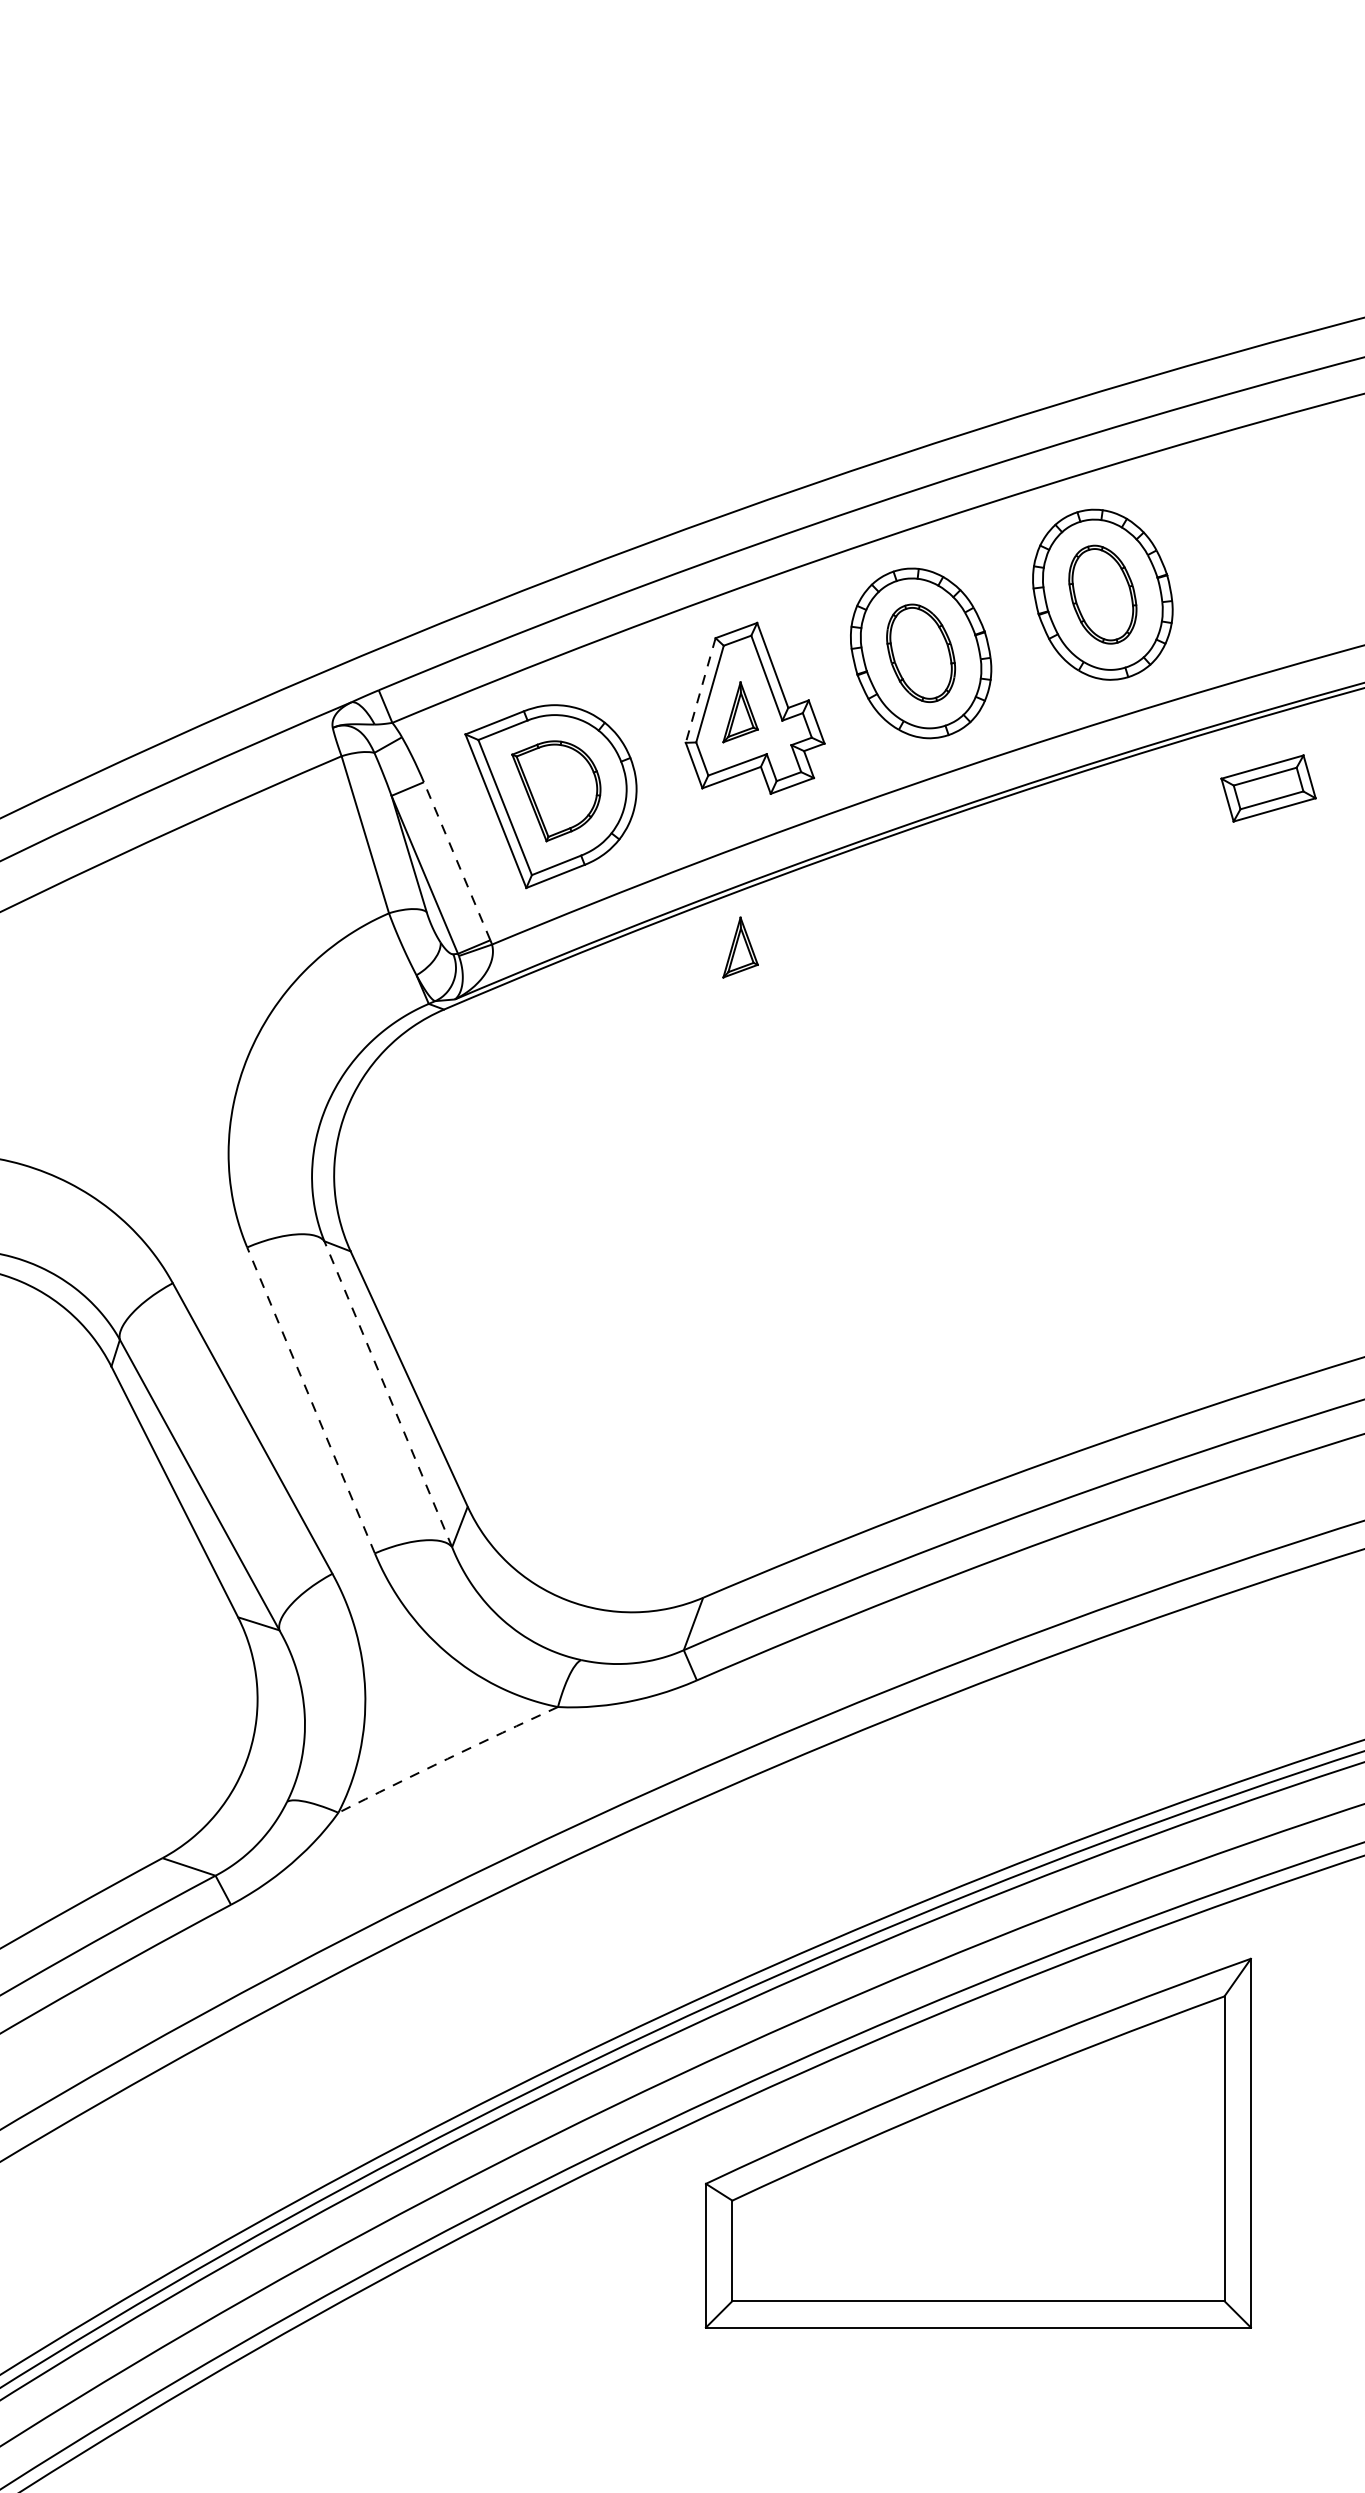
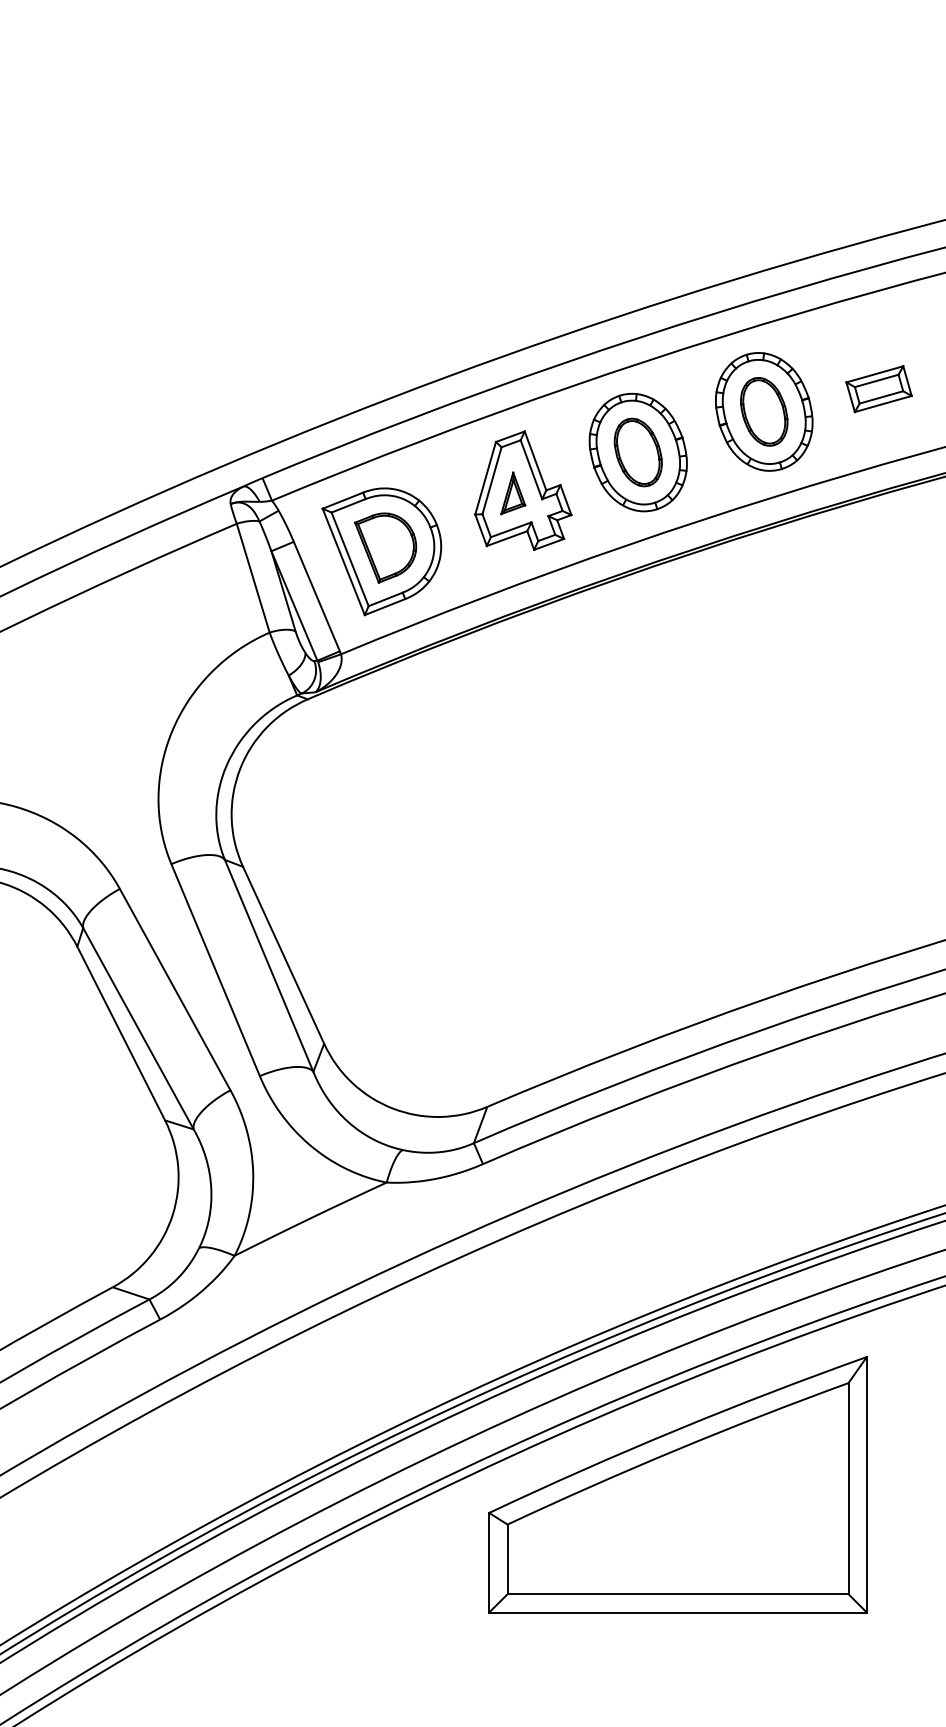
line: (700, 690) -> (485, 478), dashed -> solid
part: (1267, 788) -> (878, 389), moved
line: (456, 861) -> (316, 596), dashed -> solid
part: (740, 947) -> (513, 656), removed
line: (388, 1393) -> (269, 965), dashed -> solid
line: (310, 1400) -> (215, 970), dashed -> solid
arc: (447, 1758) -> (310, 1218), dashed -> solid

